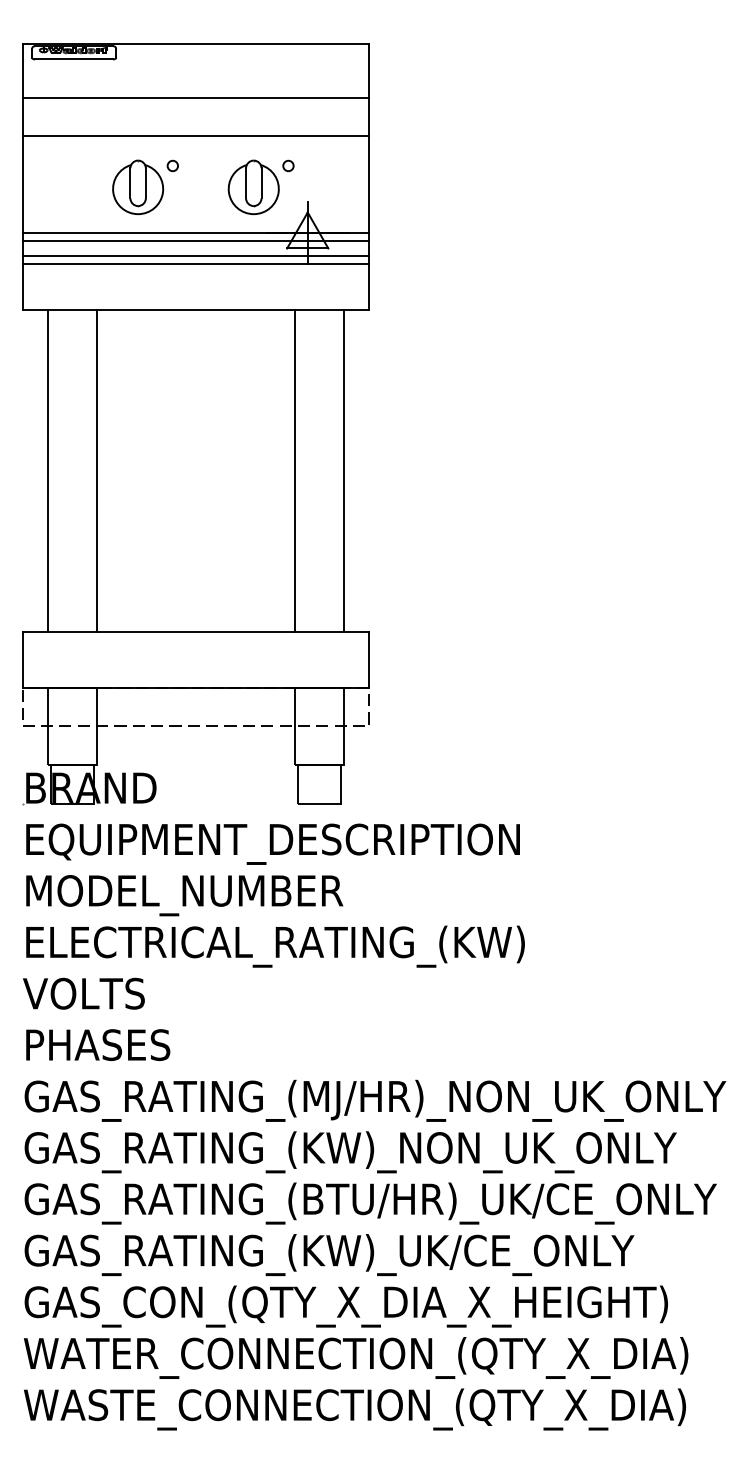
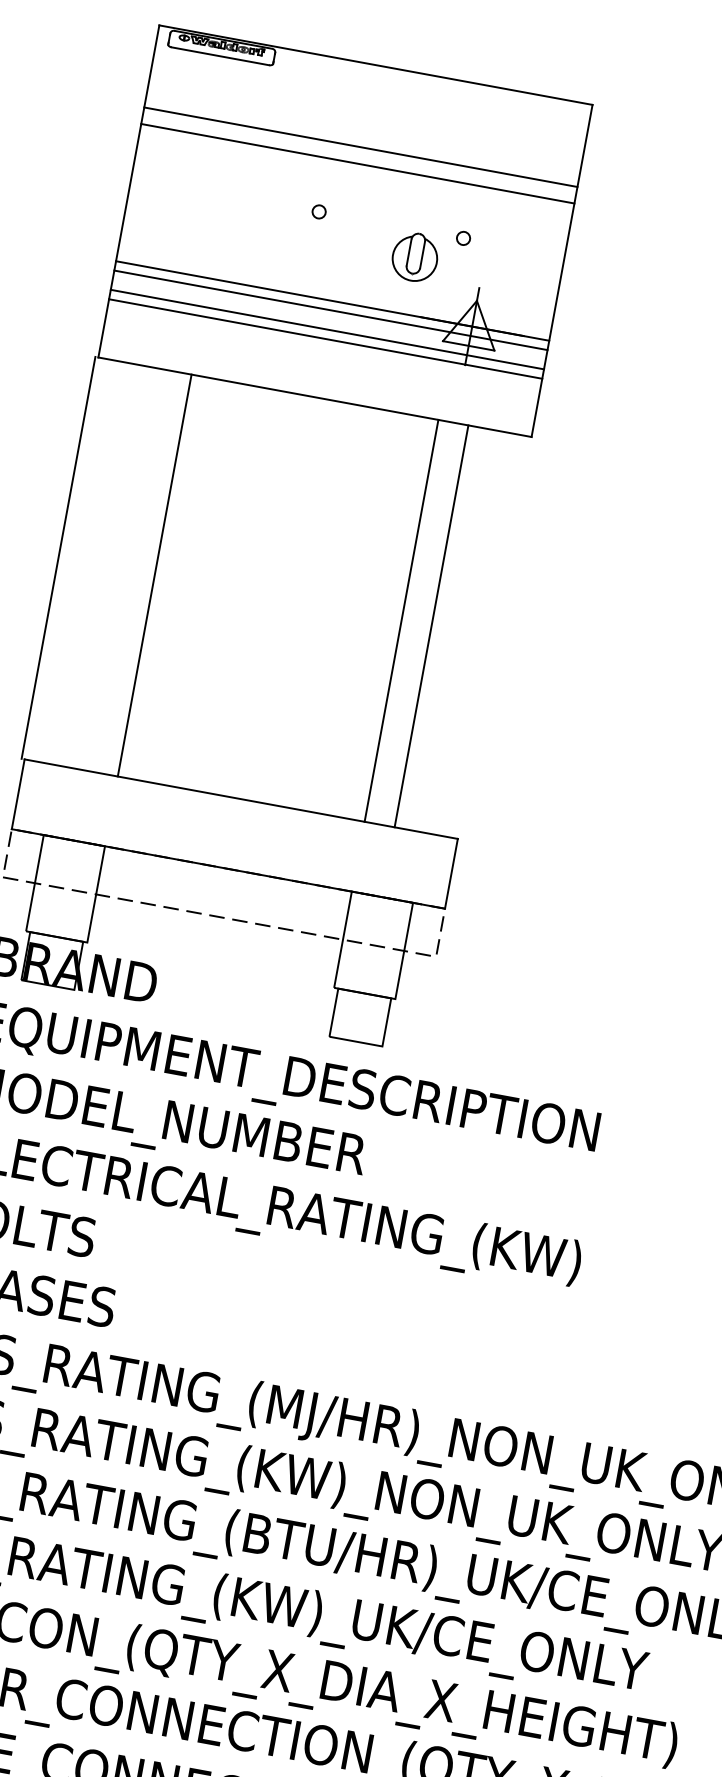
line: (195, 98) -> (357, 164), moved
line: (195, 135) -> (360, 146), moved
part: (138, 187) -> (271, 230), removed
part: (253, 187) -> (414, 257), size x0.7
line: (48, 471) -> (58, 558), moved
line: (343, 471) -> (431, 626), moved

